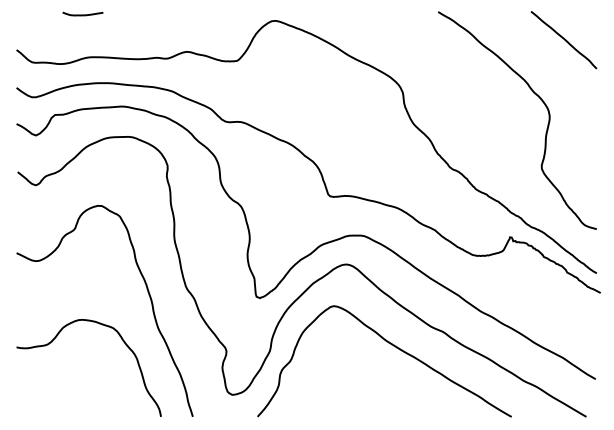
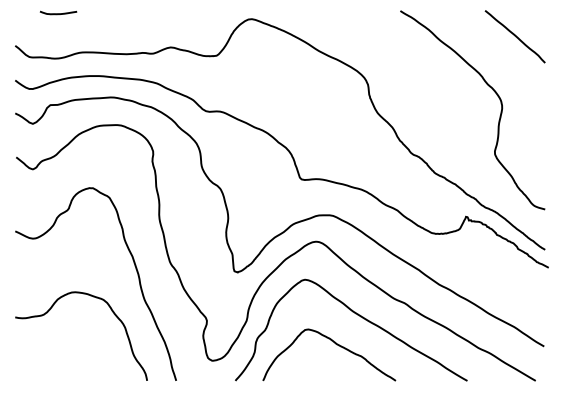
curve: (82, 14) -> (58, 13), moved
curve: (366, 376) -> (334, 344), added

